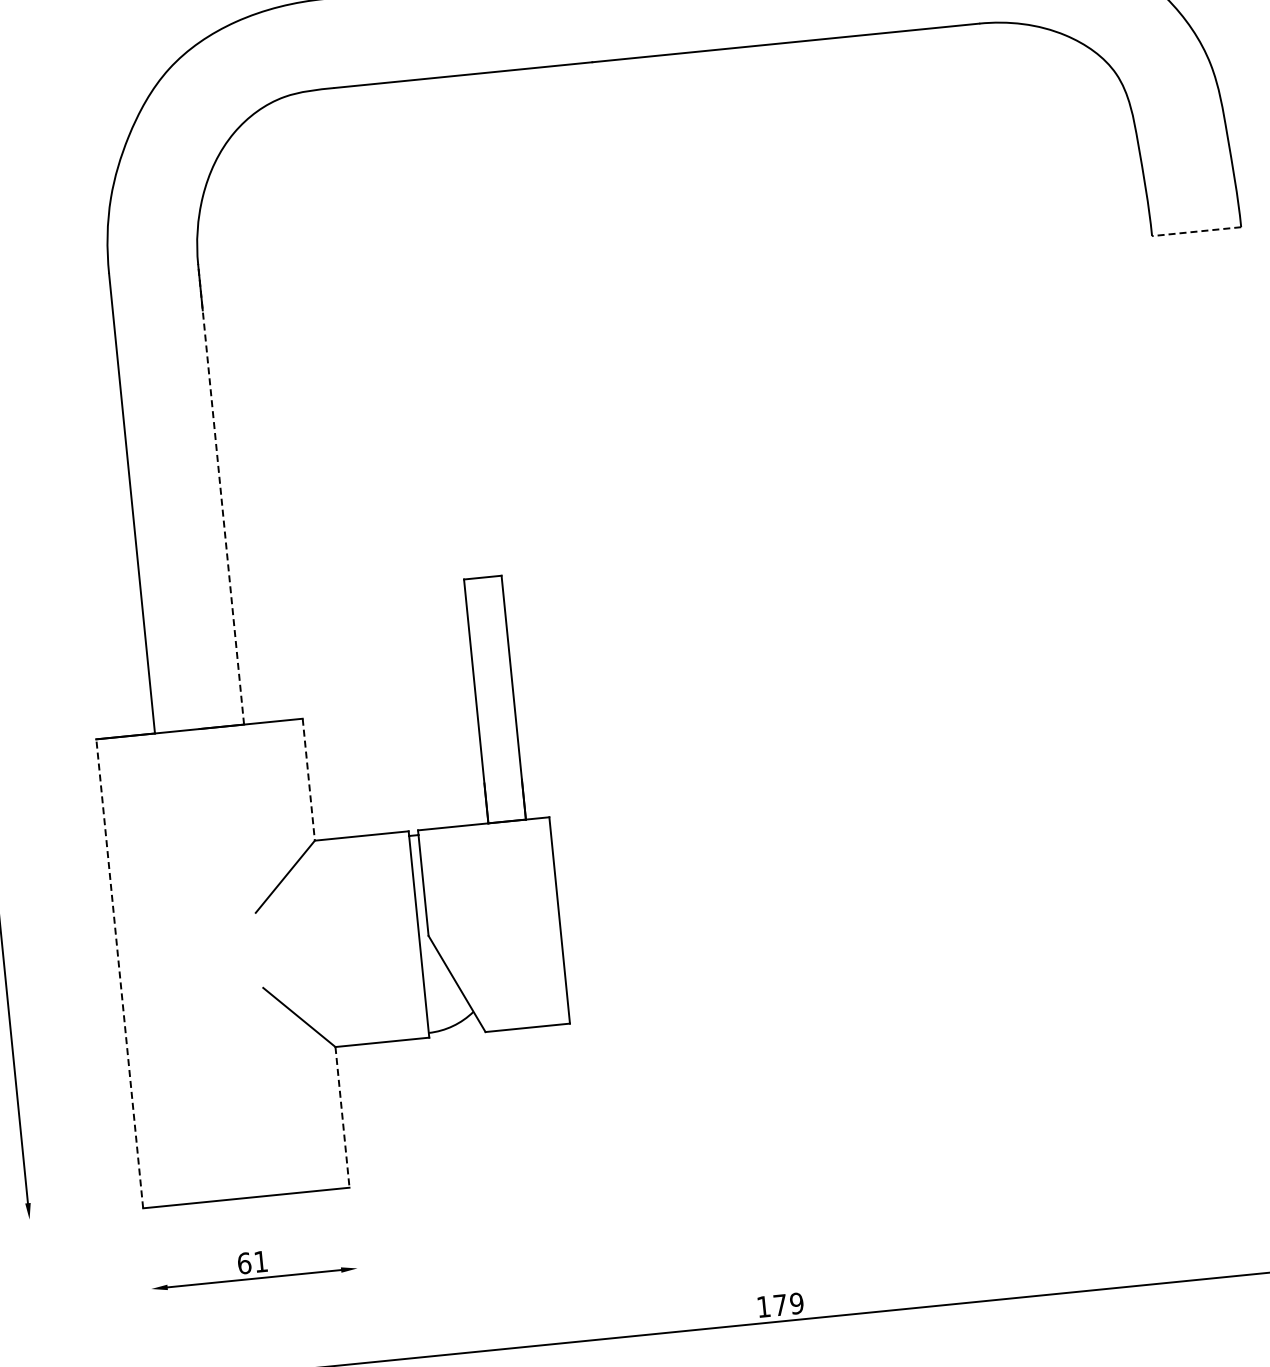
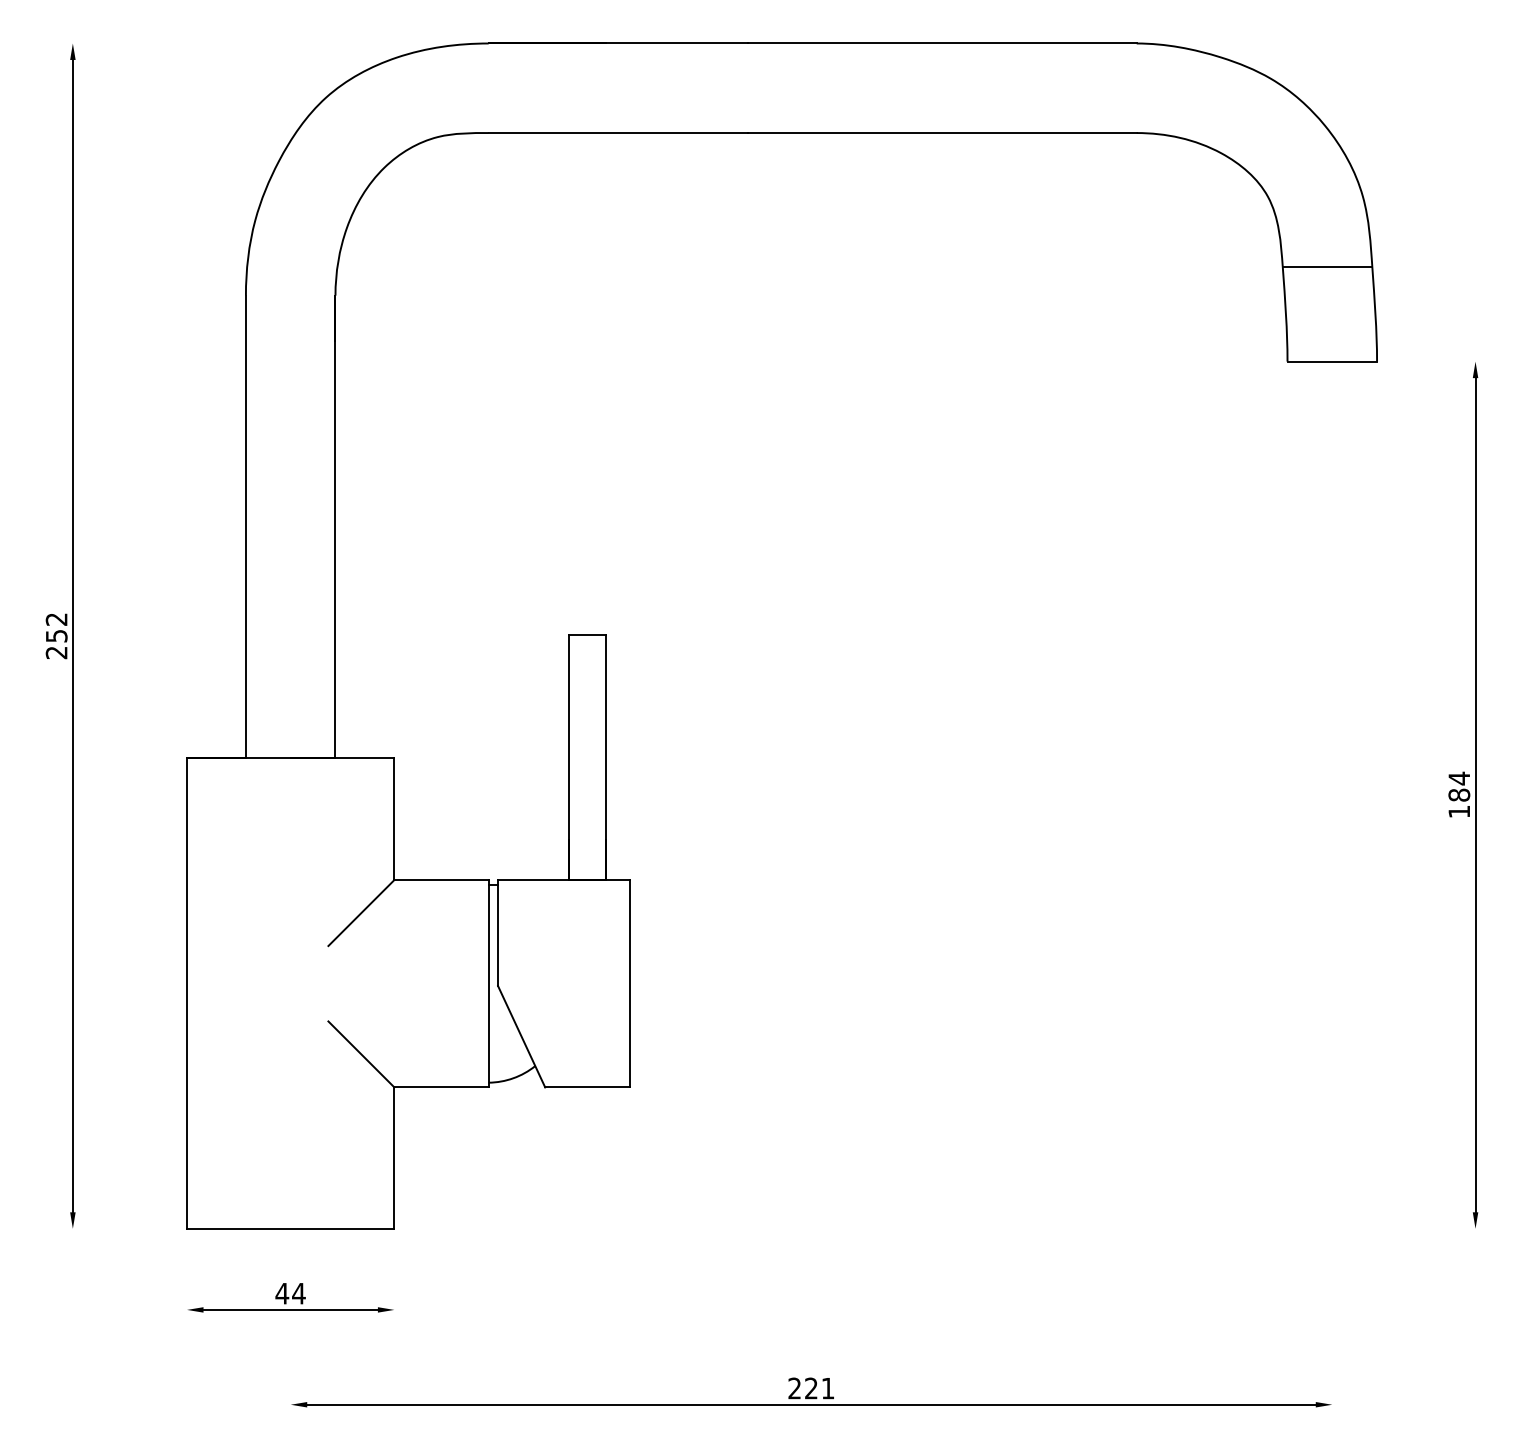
line: (1182, 138) -> (1327, 267), added
line: (1196, 231) -> (1332, 361), dashed -> solid
line: (221, 494) -> (335, 526), dashed -> solid
line: (308, 780) -> (394, 819), dashed -> solid
line: (120, 974) -> (187, 993), dashed -> solid
line: (342, 1117) -> (394, 1158), dashed -> solid
text: (252, 1262) -> (290, 1293), 61 -> 44
text: (780, 1305) -> (811, 1388), 179 -> 221

